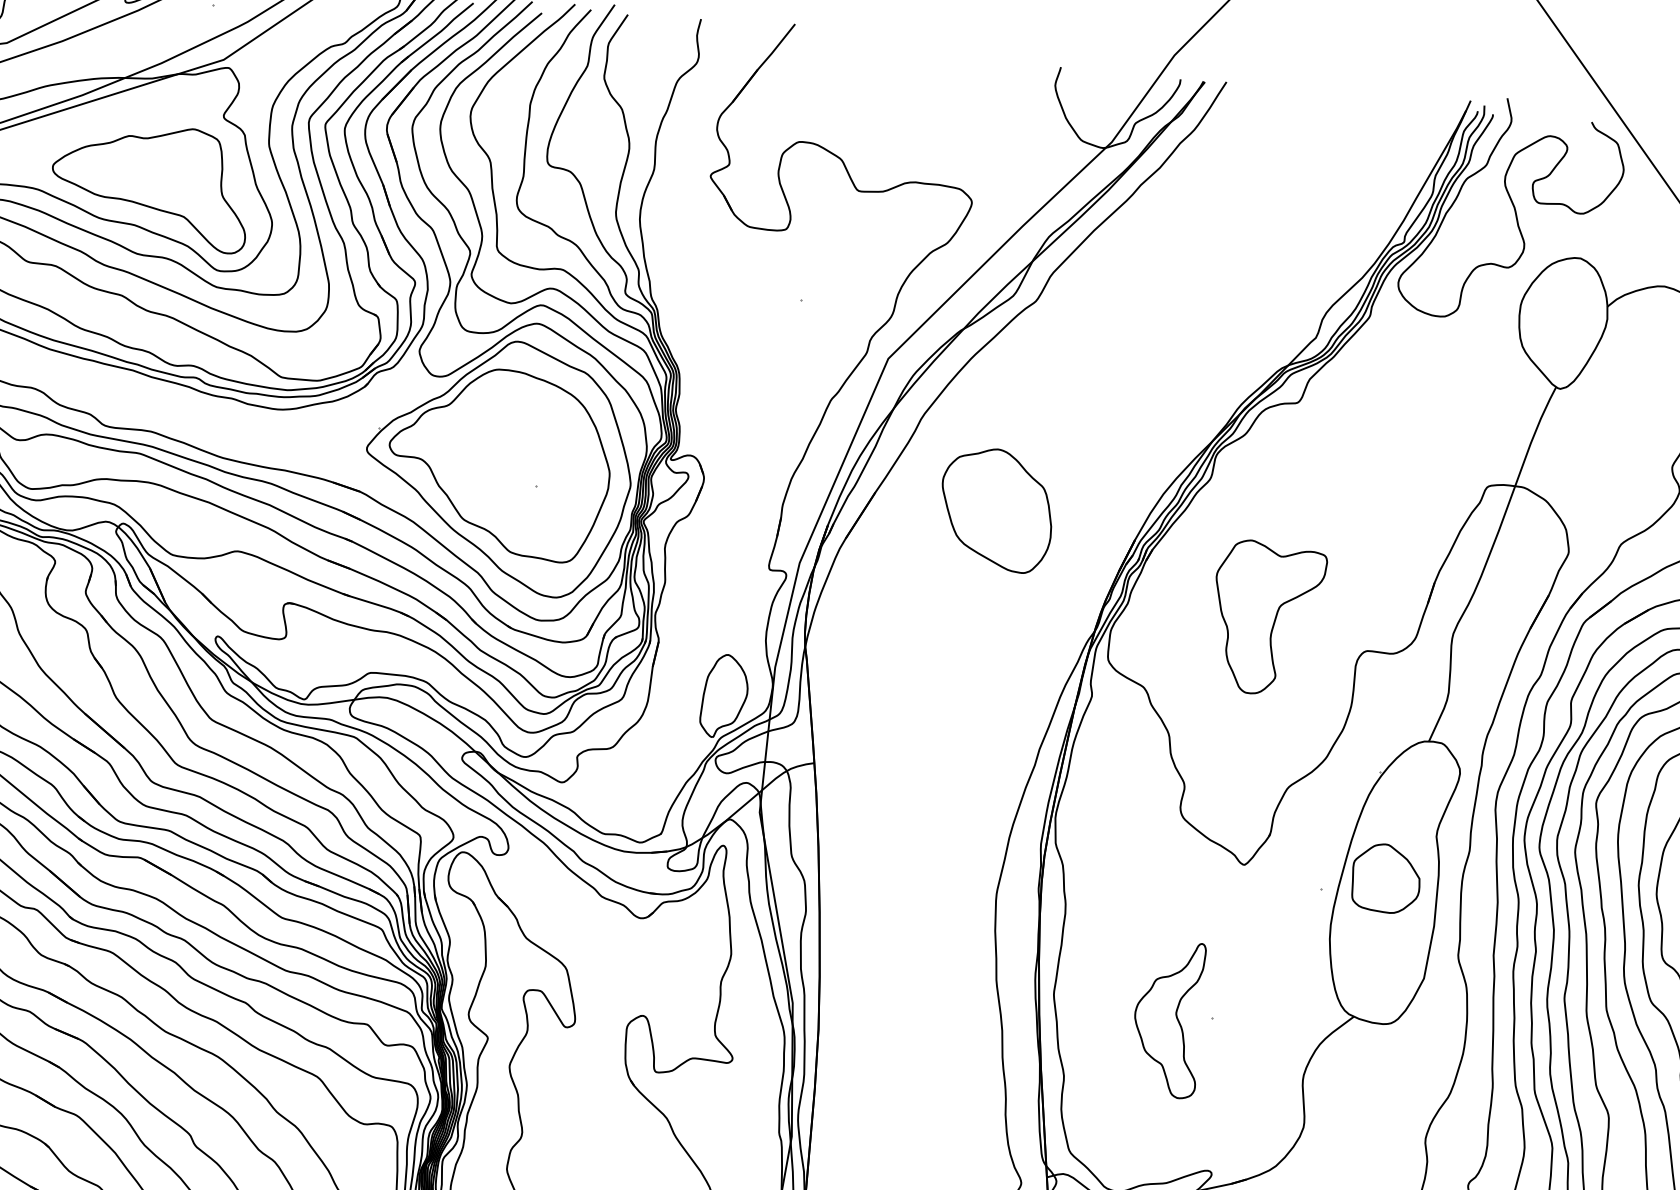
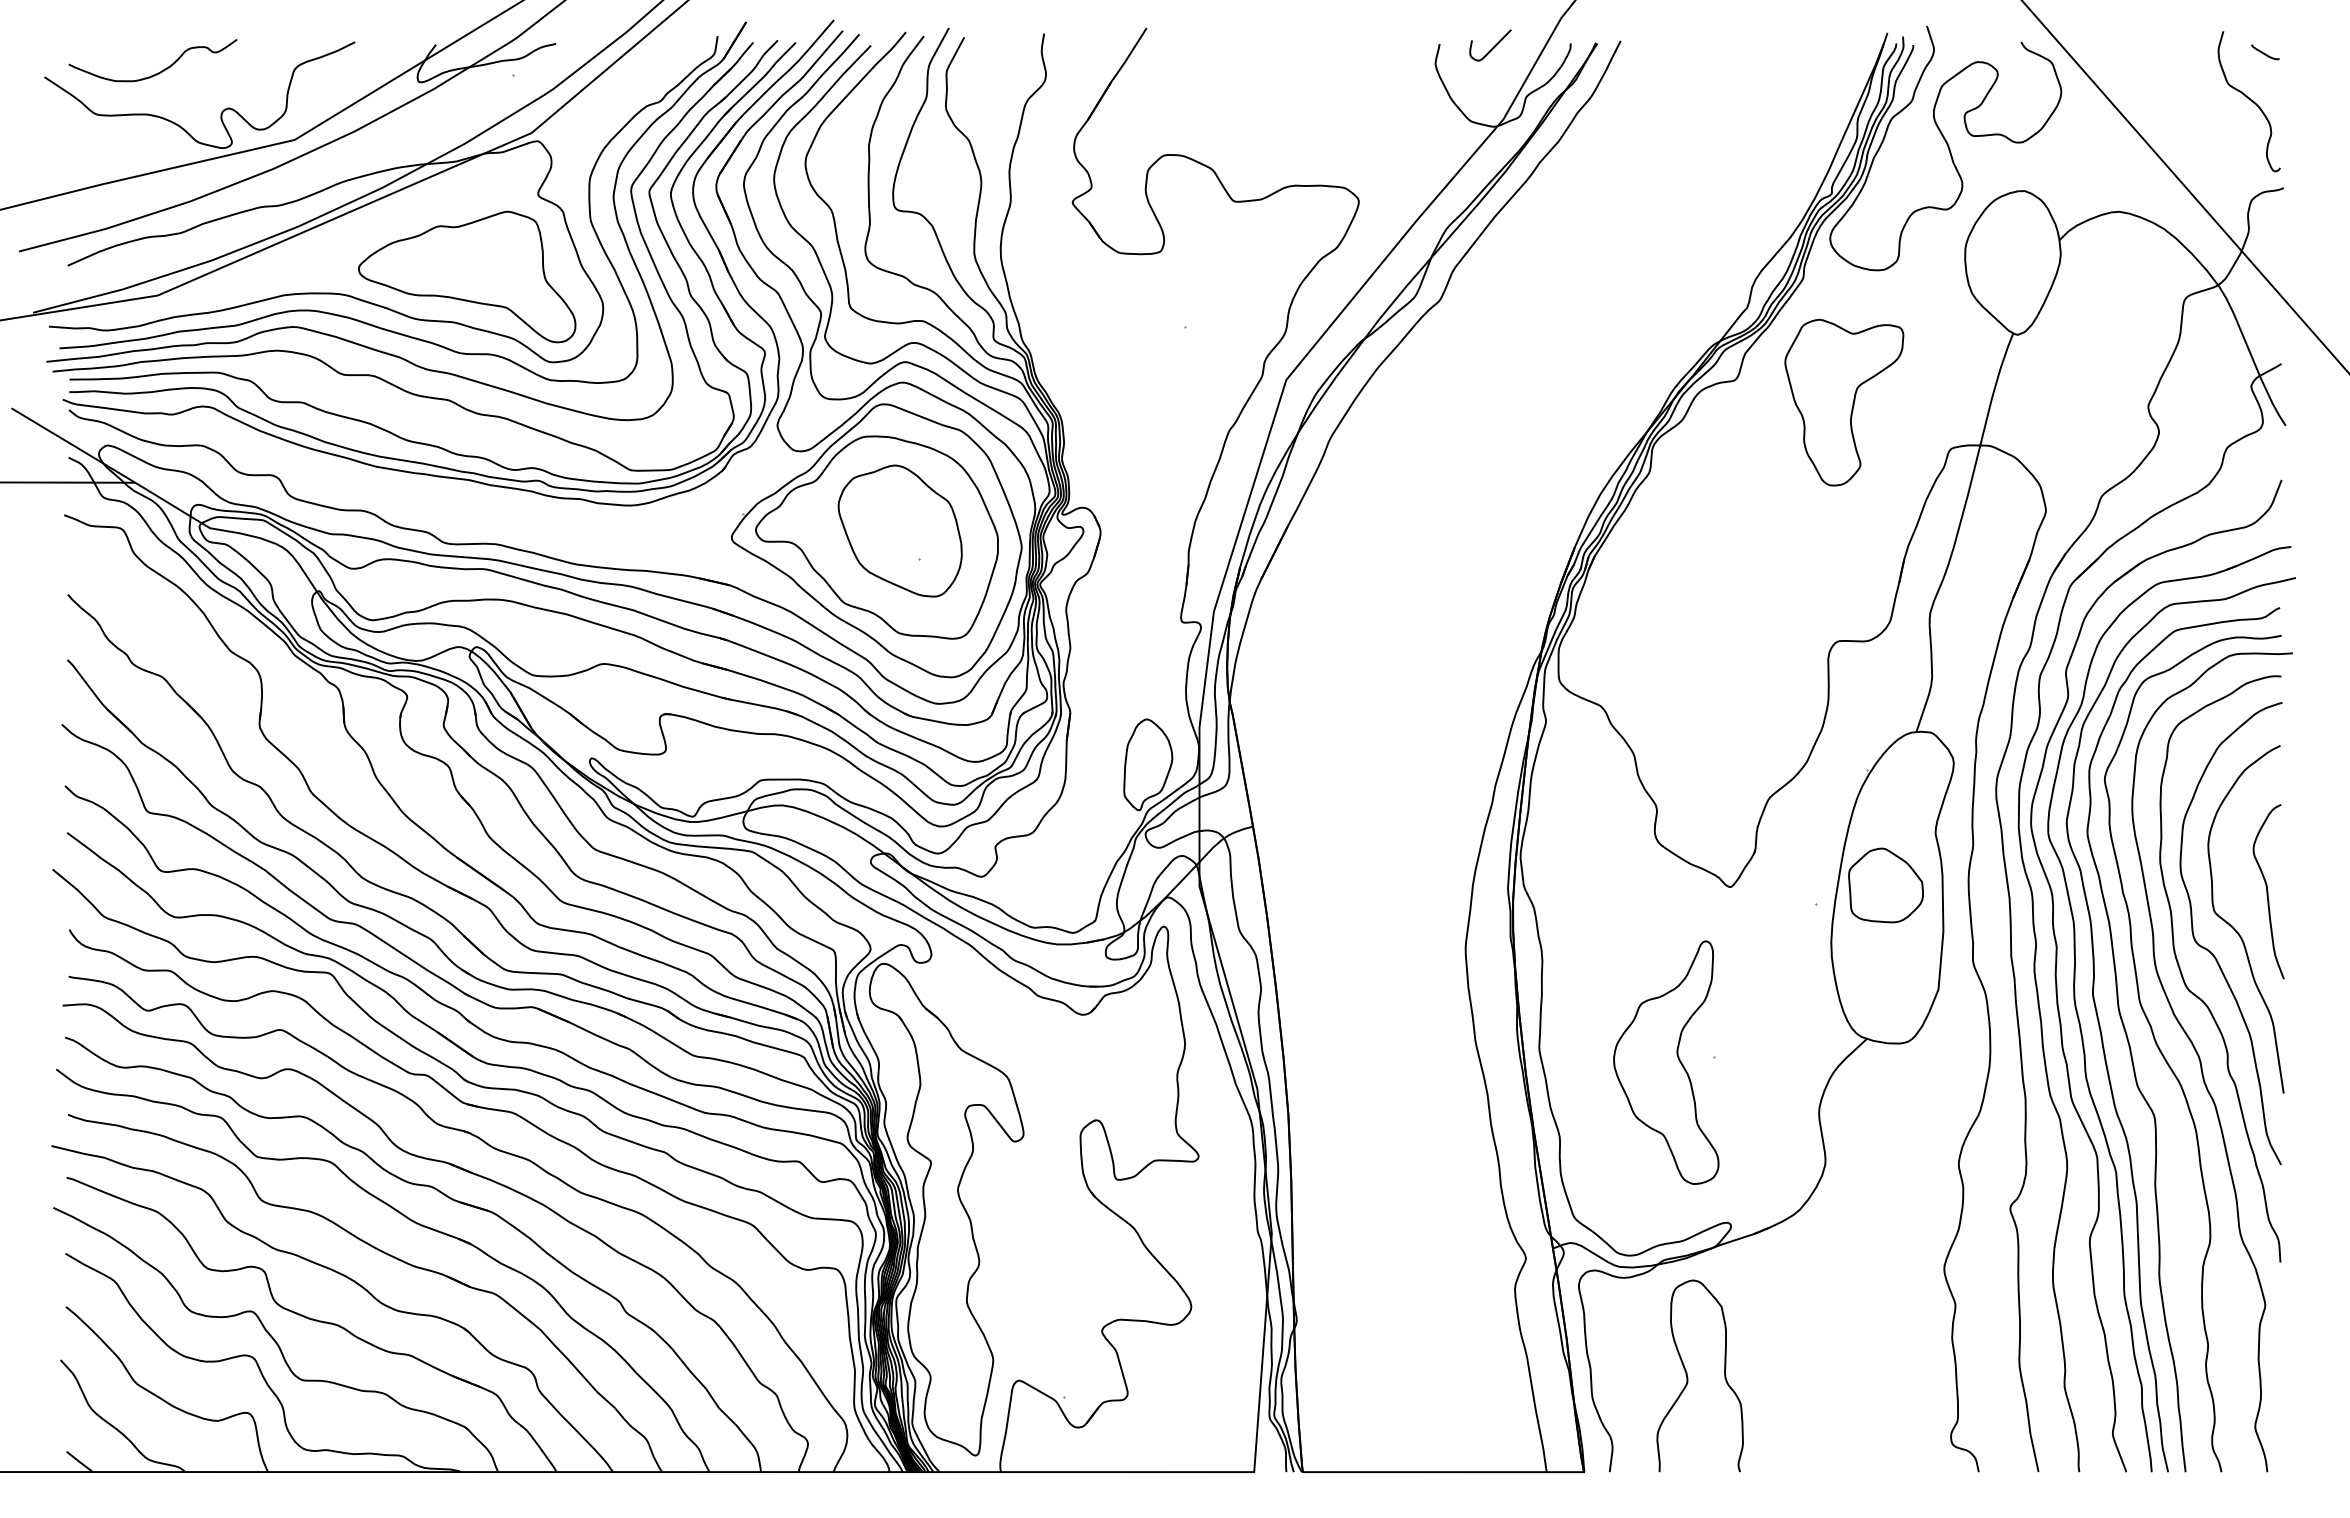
curve: (1108, 75) -> (1492, 47), added
part: (996, 509) -> (899, 530), moved
part: (1266, 618) -> (1844, 402), moved
part: (1168, 1018) -> (1666, 1062), size x1.43

